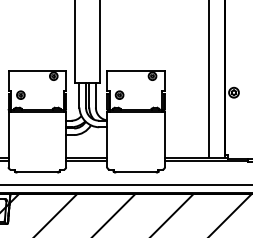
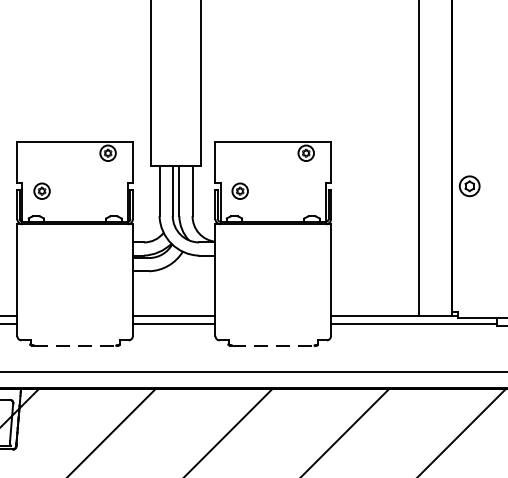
line: (37, 172) -> (75, 346), solid -> dashed
line: (136, 172) -> (274, 346), solid -> dashed

